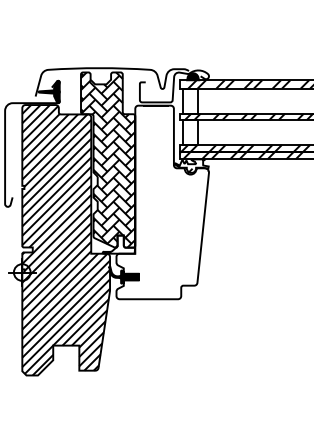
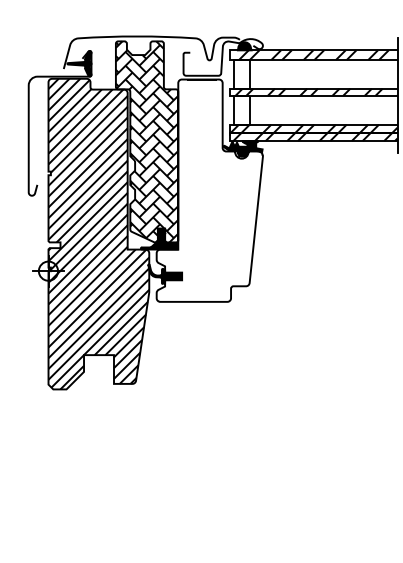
fill: (191, 165) -> (242, 148), added
fill: (118, 244) -> (158, 238), added

